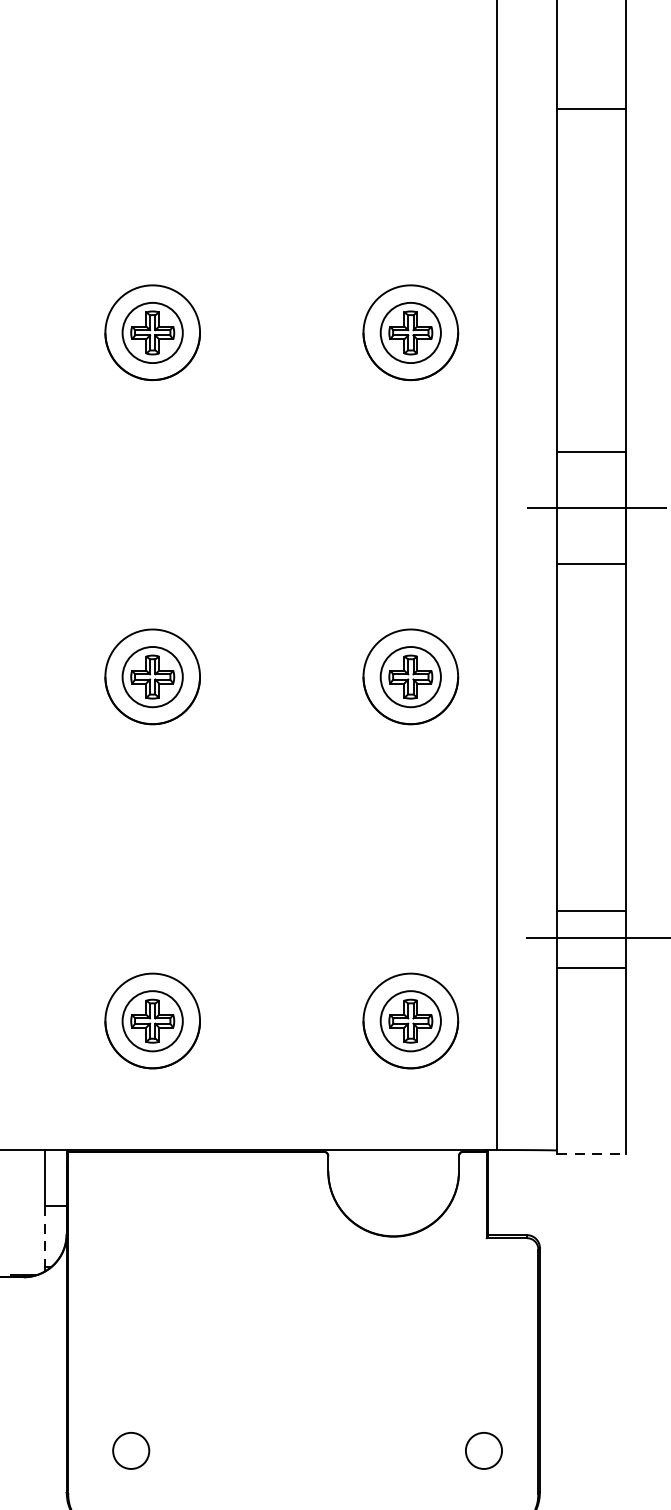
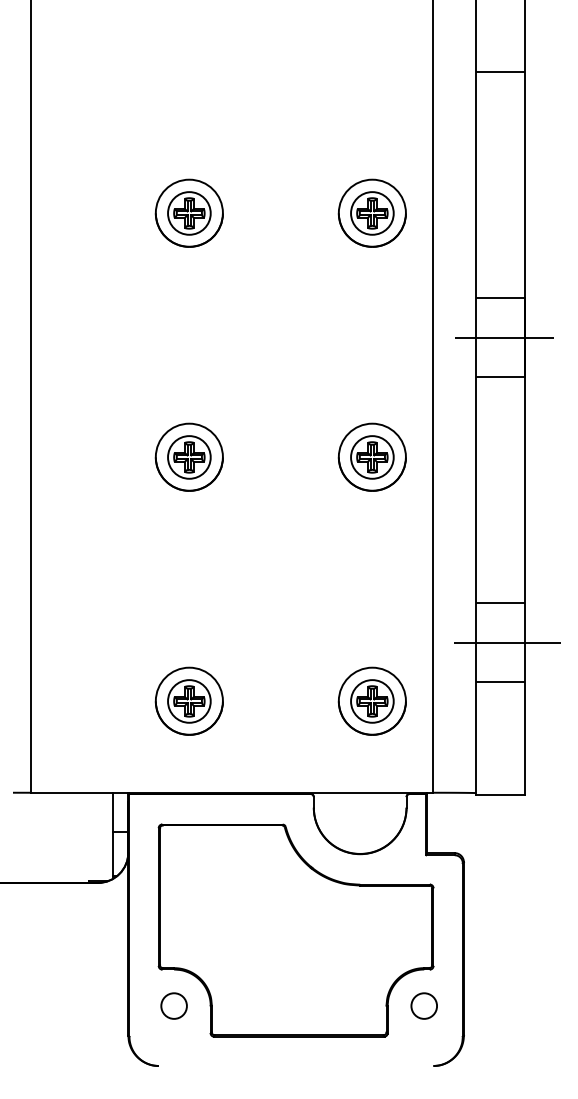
line: (591, 108) -> (500, 72), moved
line: (591, 911) -> (500, 603), moved
line: (591, 967) -> (500, 682), moved
line: (591, 1153) -> (500, 795), dashed -> solid
line: (44, 1237) -> (112, 854), dashed -> solid
part: (302, 1344) -> (295, 930), added

